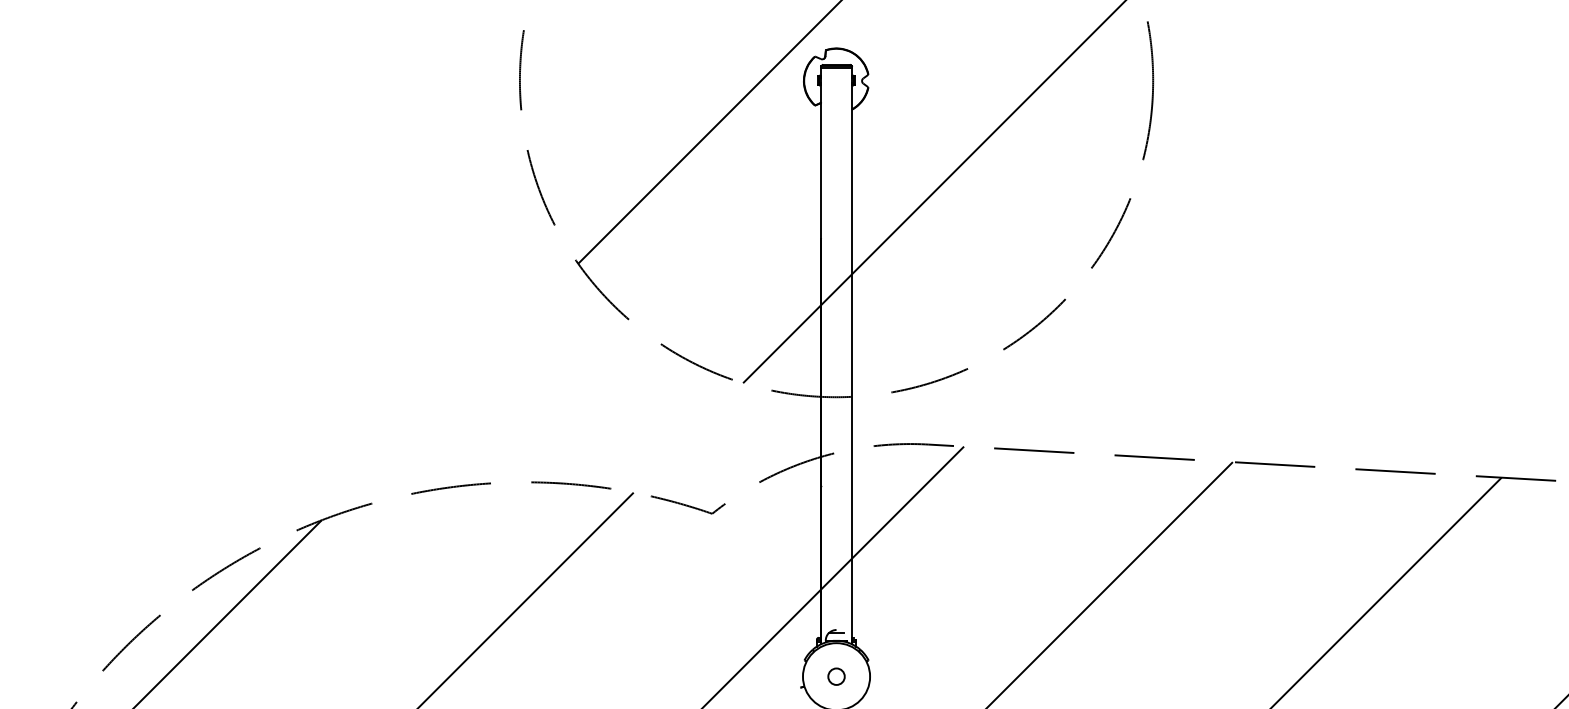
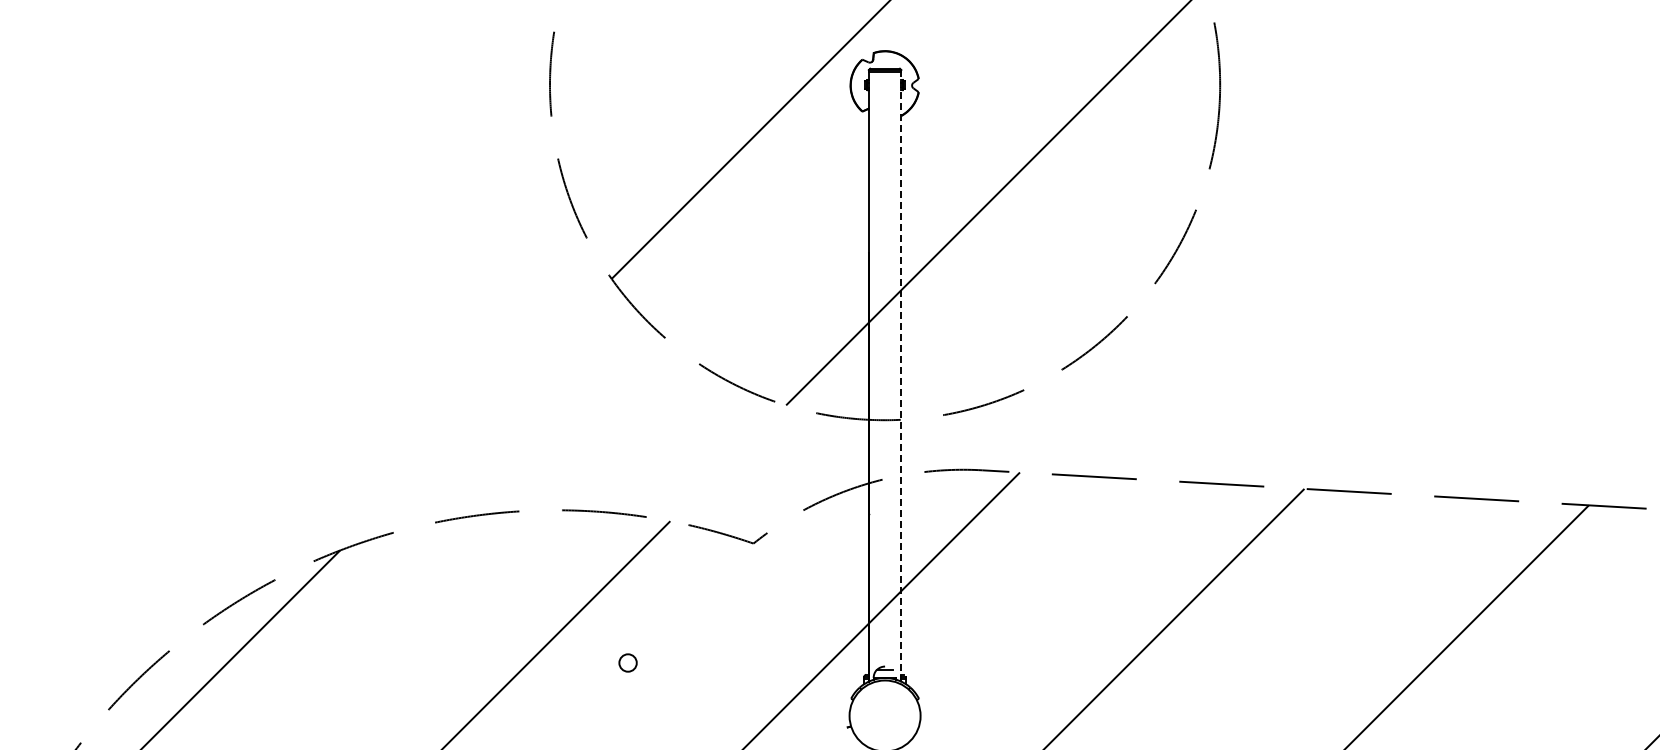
line: (852, 355) -> (901, 376), solid -> dashed
circle: (835, 676) -> (627, 662), moved

